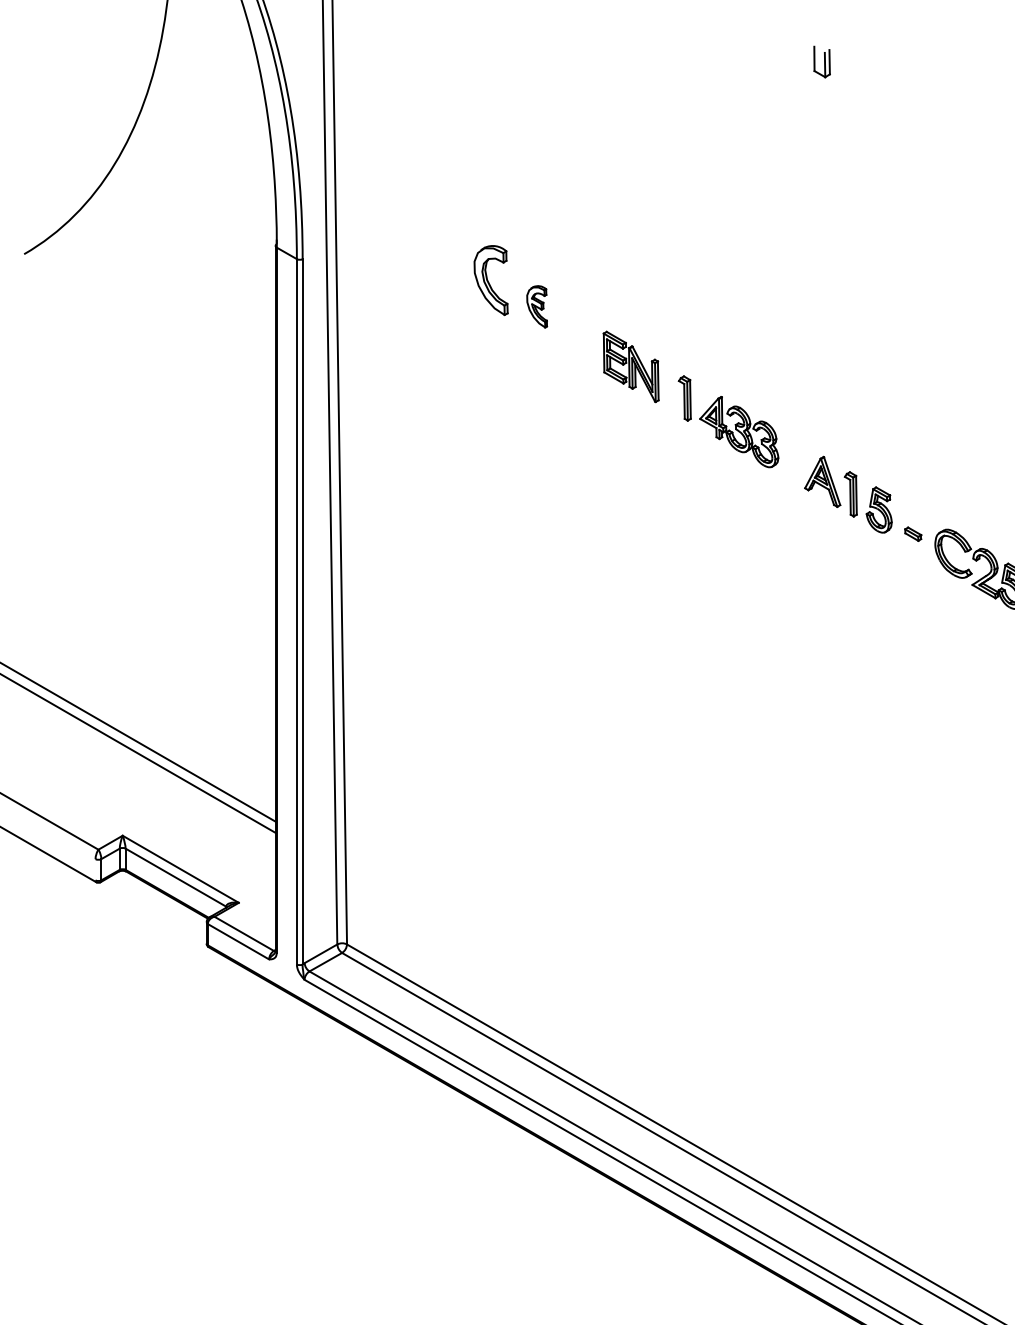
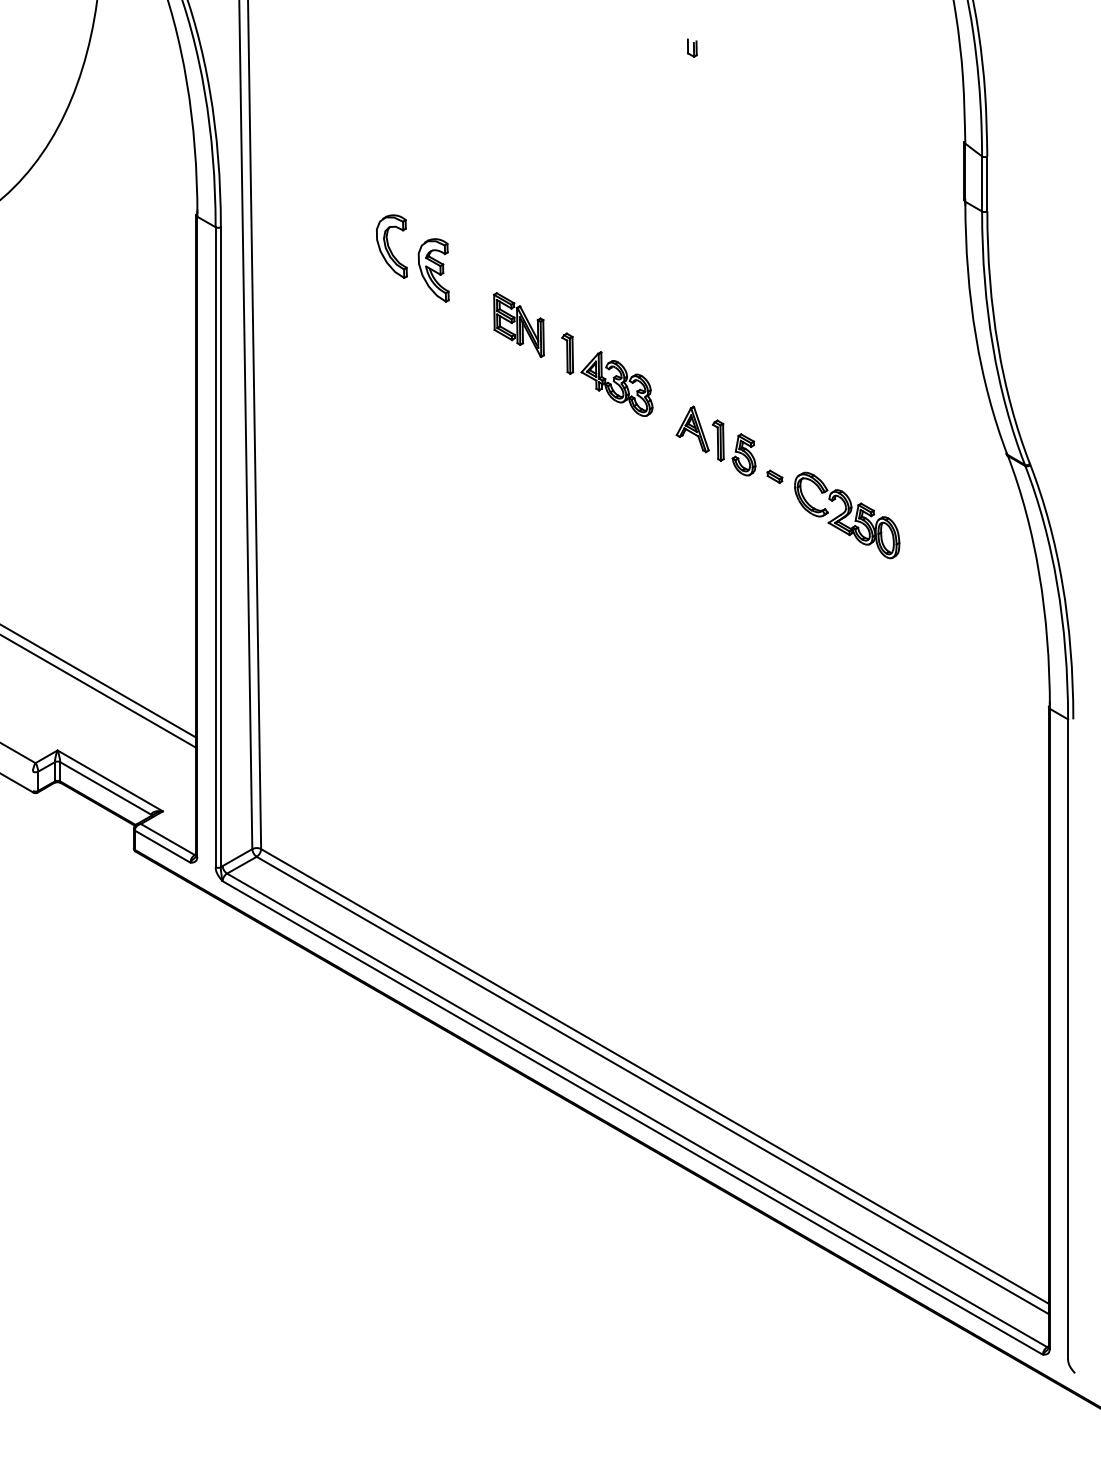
part: (822, 61) -> (692, 47), size x0.62
part: (536, 306) -> (433, 270), size x1.67

